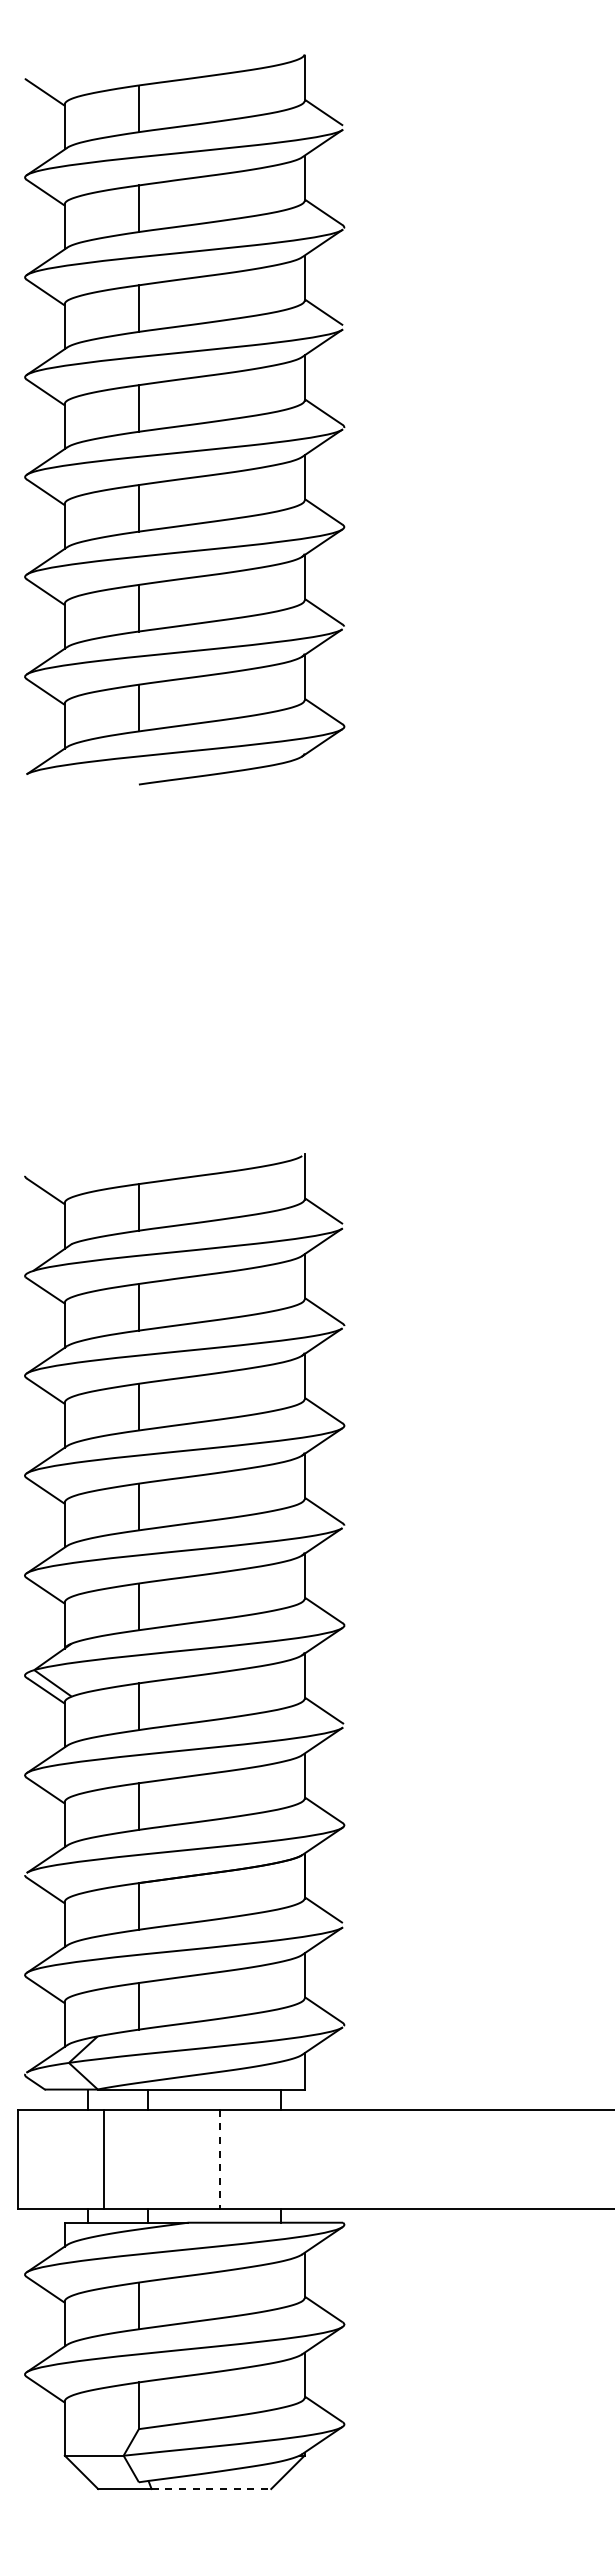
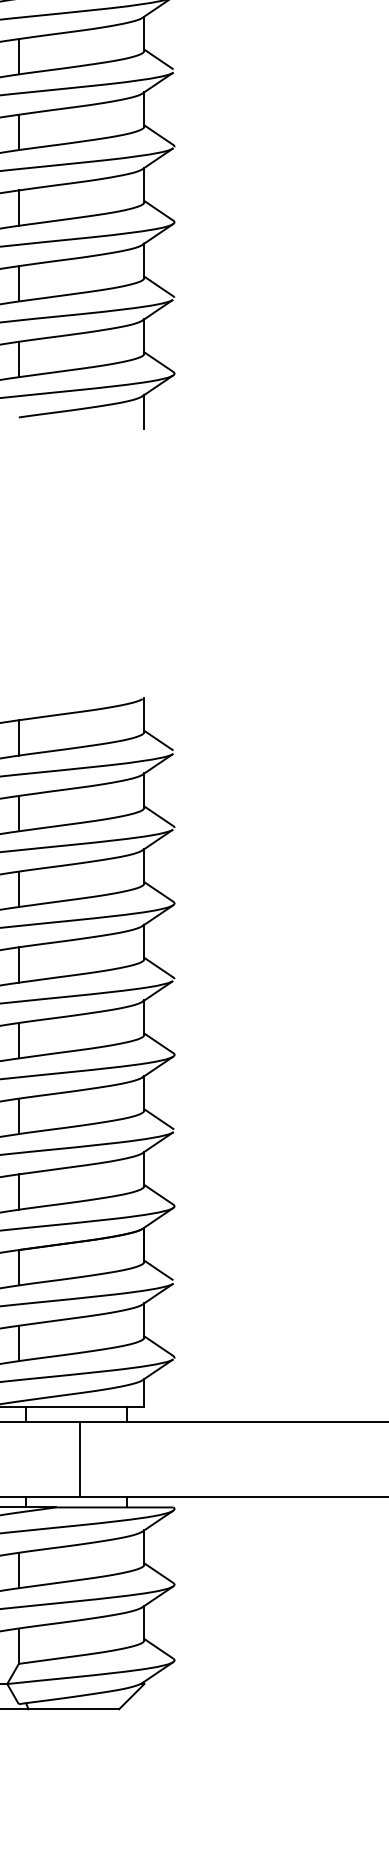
line: (304, 777) -> (144, 412), added
line: (219, 2159) -> (79, 1459), dashed -> solid
line: (211, 2489) -> (73, 1709), dashed -> solid

